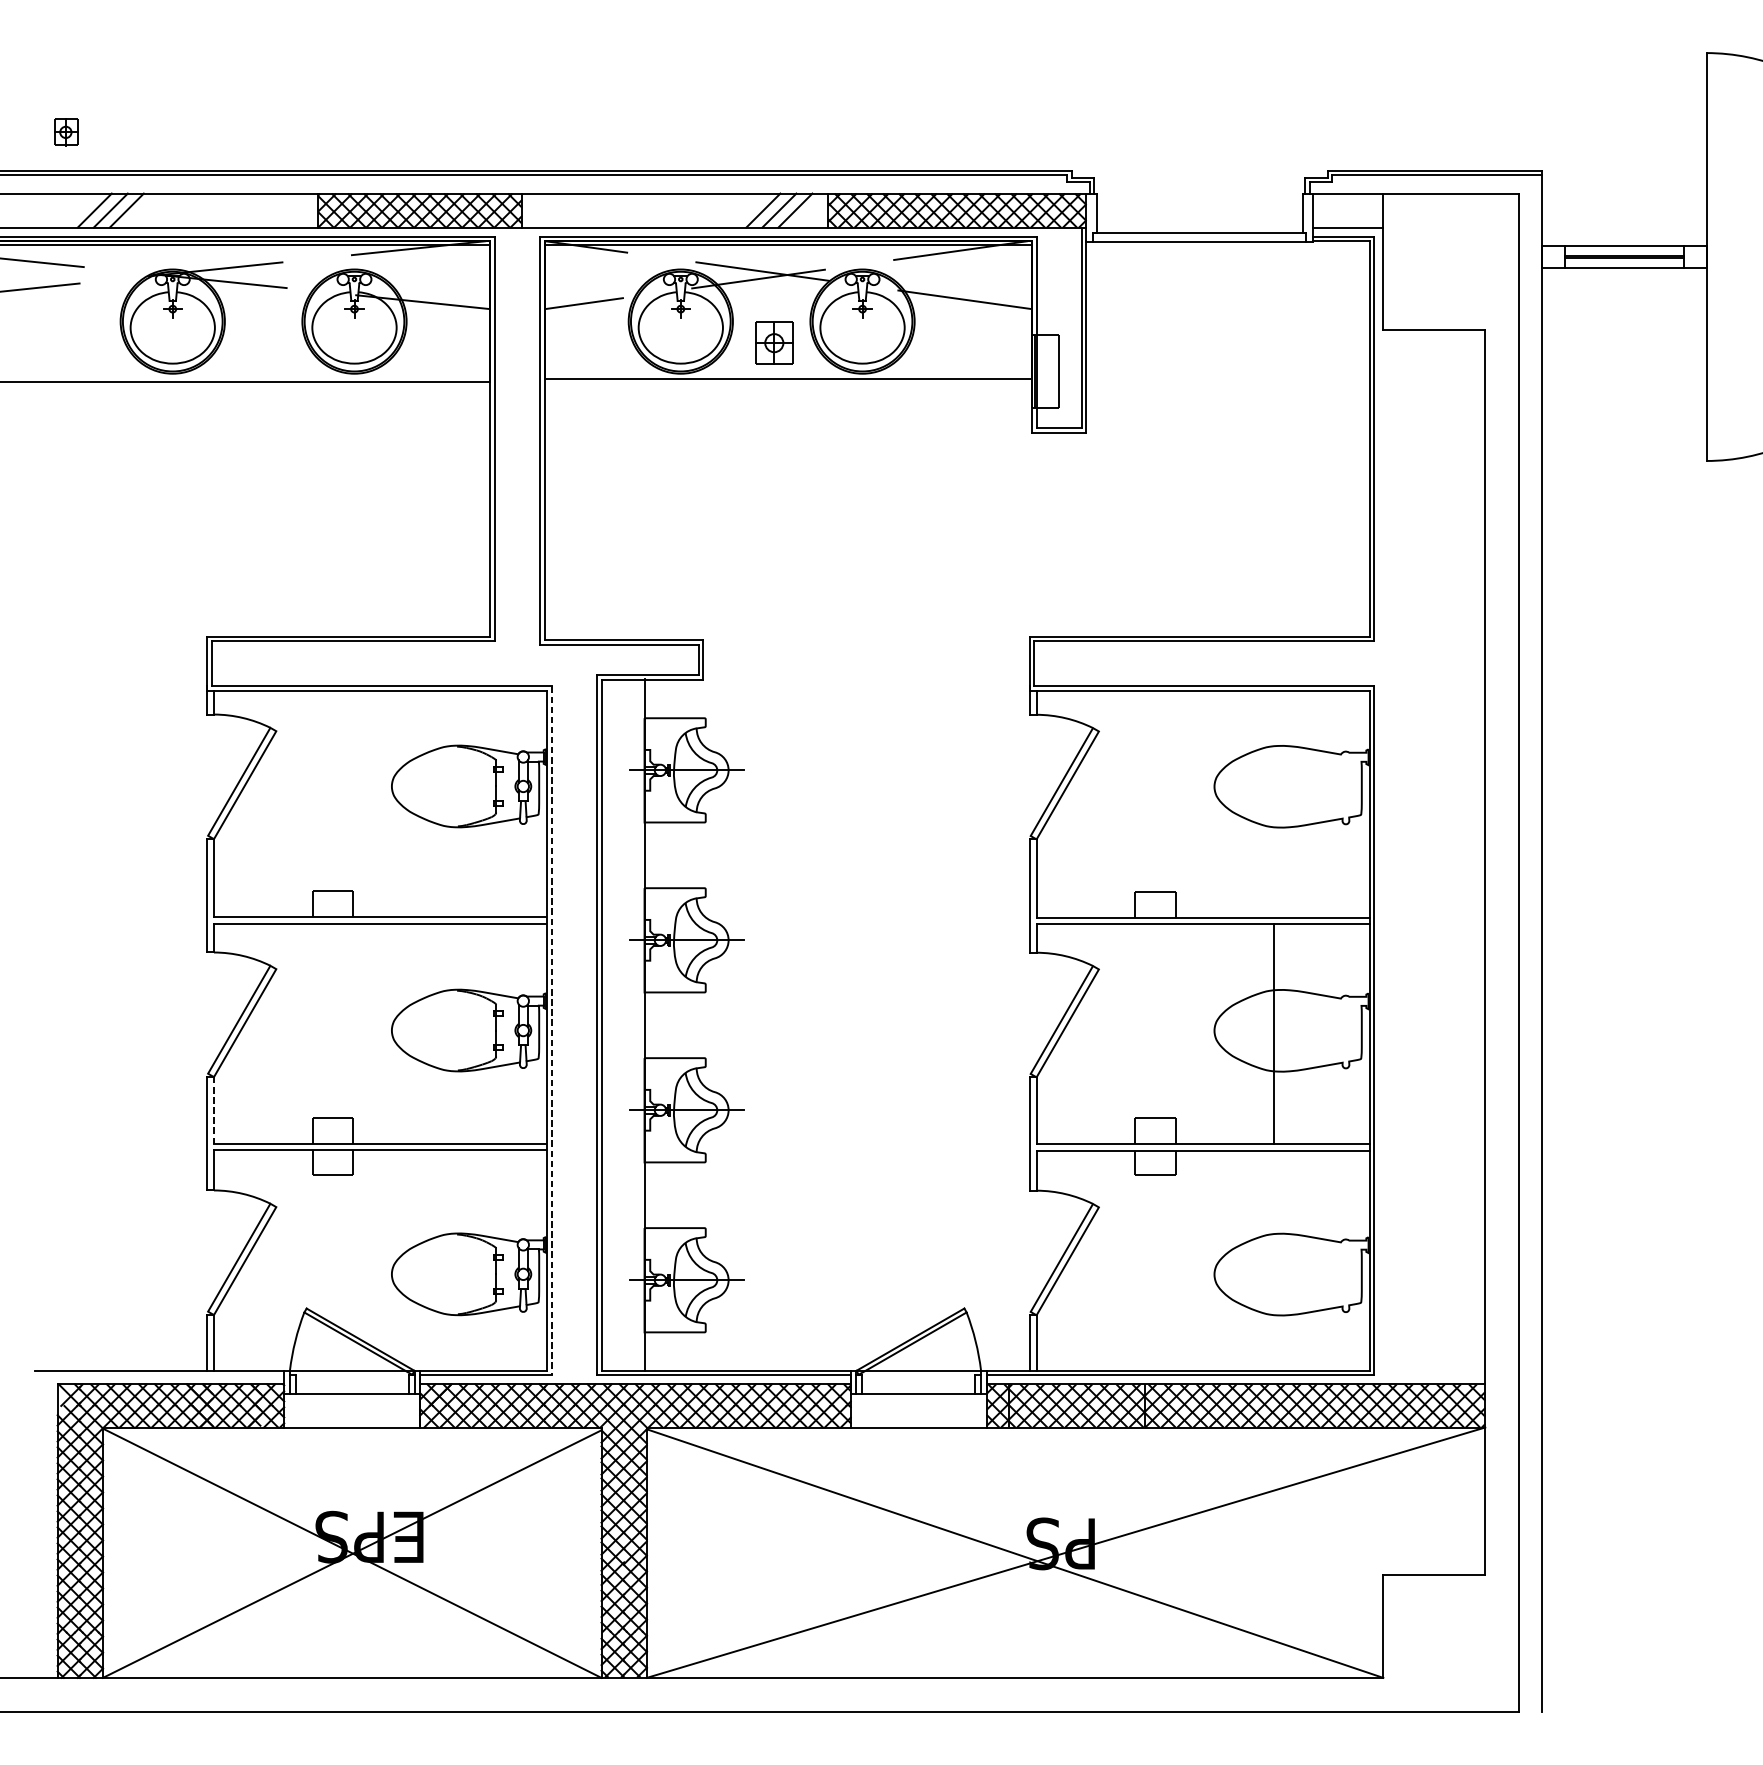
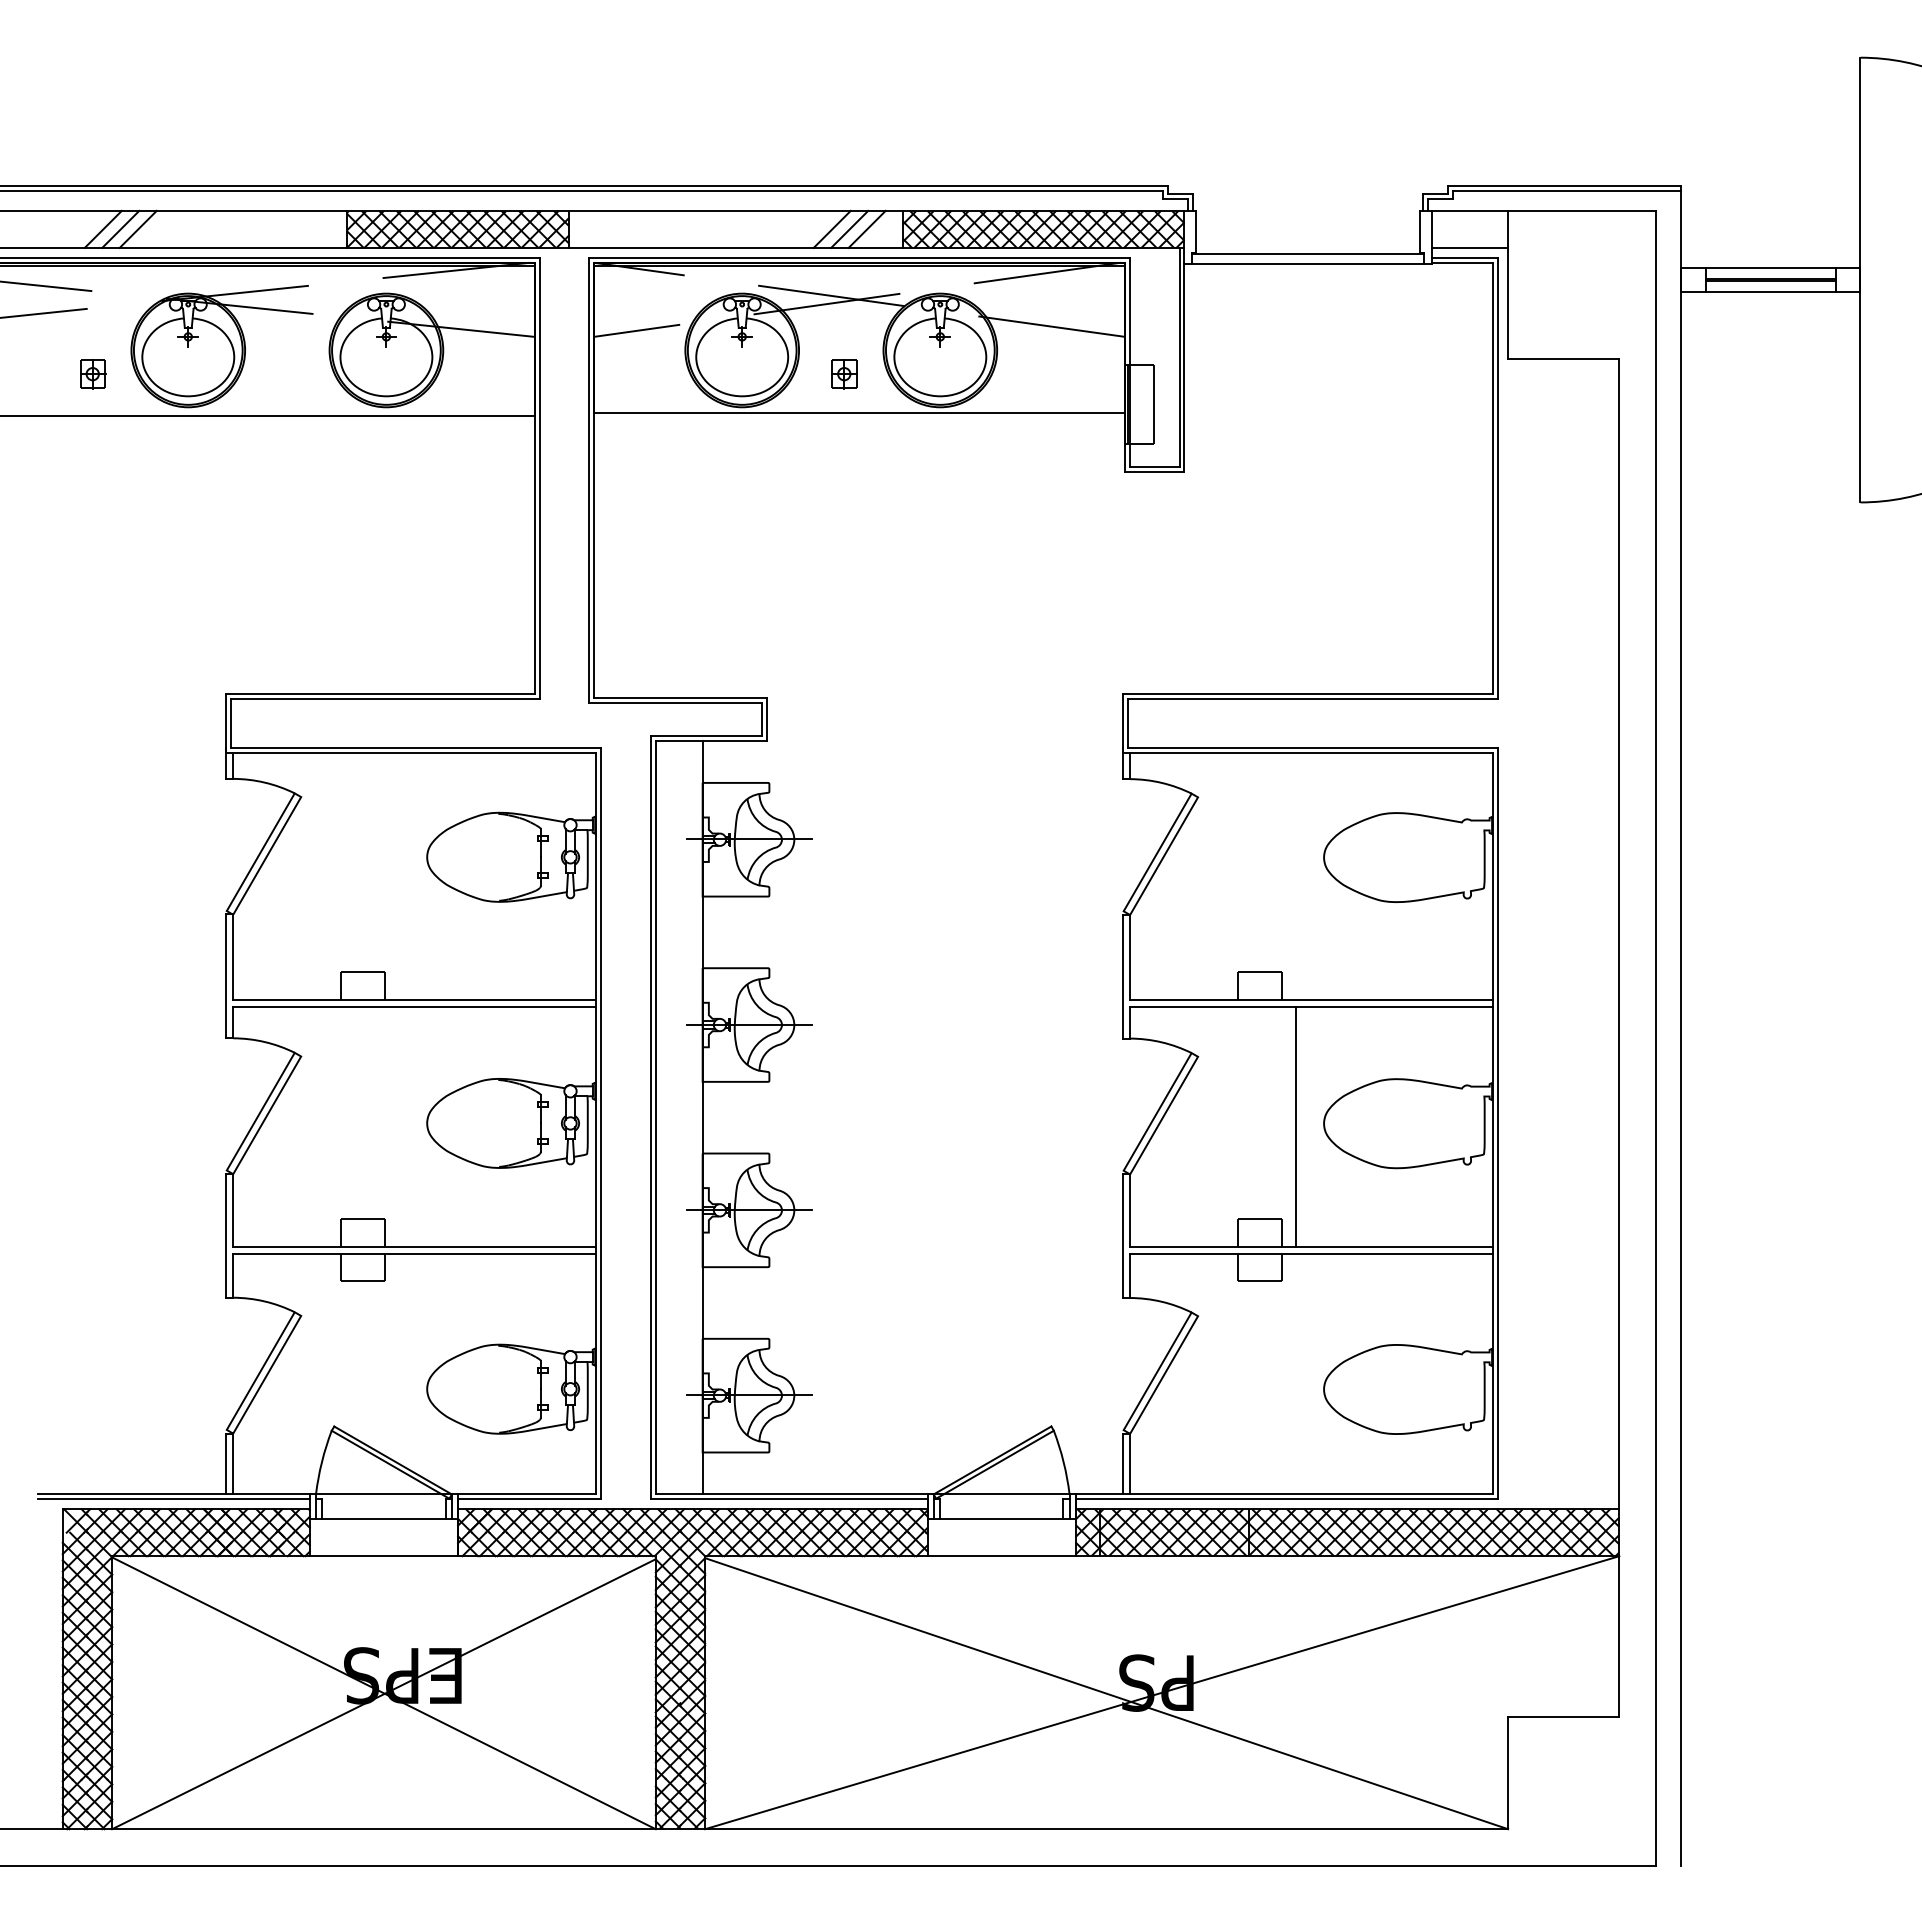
part: (66, 132) -> (93, 374), moved
part: (774, 343) -> (844, 374), size x0.62
line: (551, 1030) -> (601, 1123), dashed -> solid
line: (1273, 1034) -> (1295, 1127), moved
line: (214, 1110) -> (233, 1210), dashed -> solid
line: (159, 1375) -> (173, 1499), added

